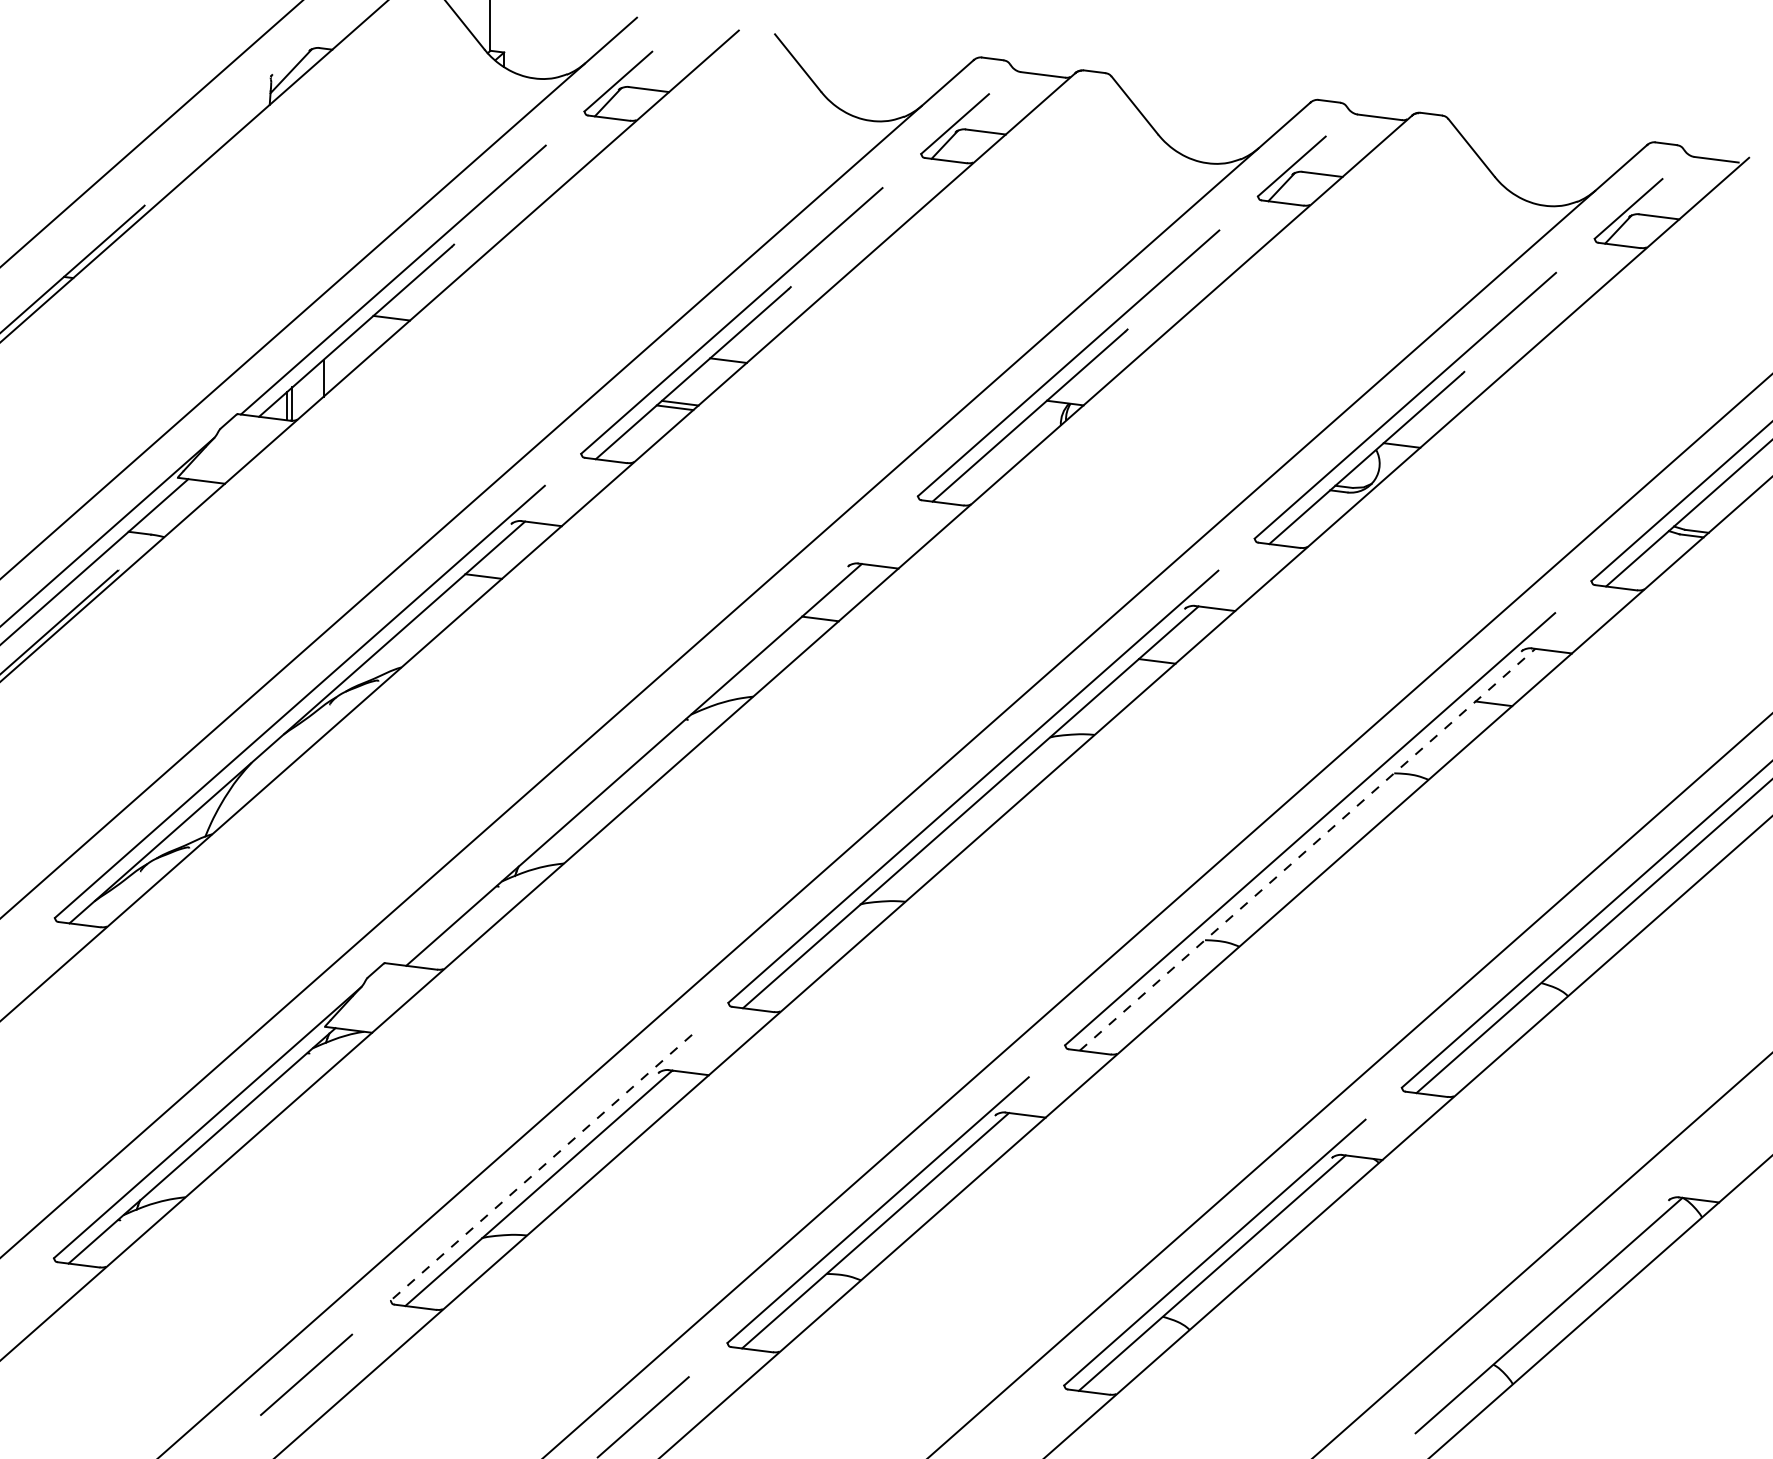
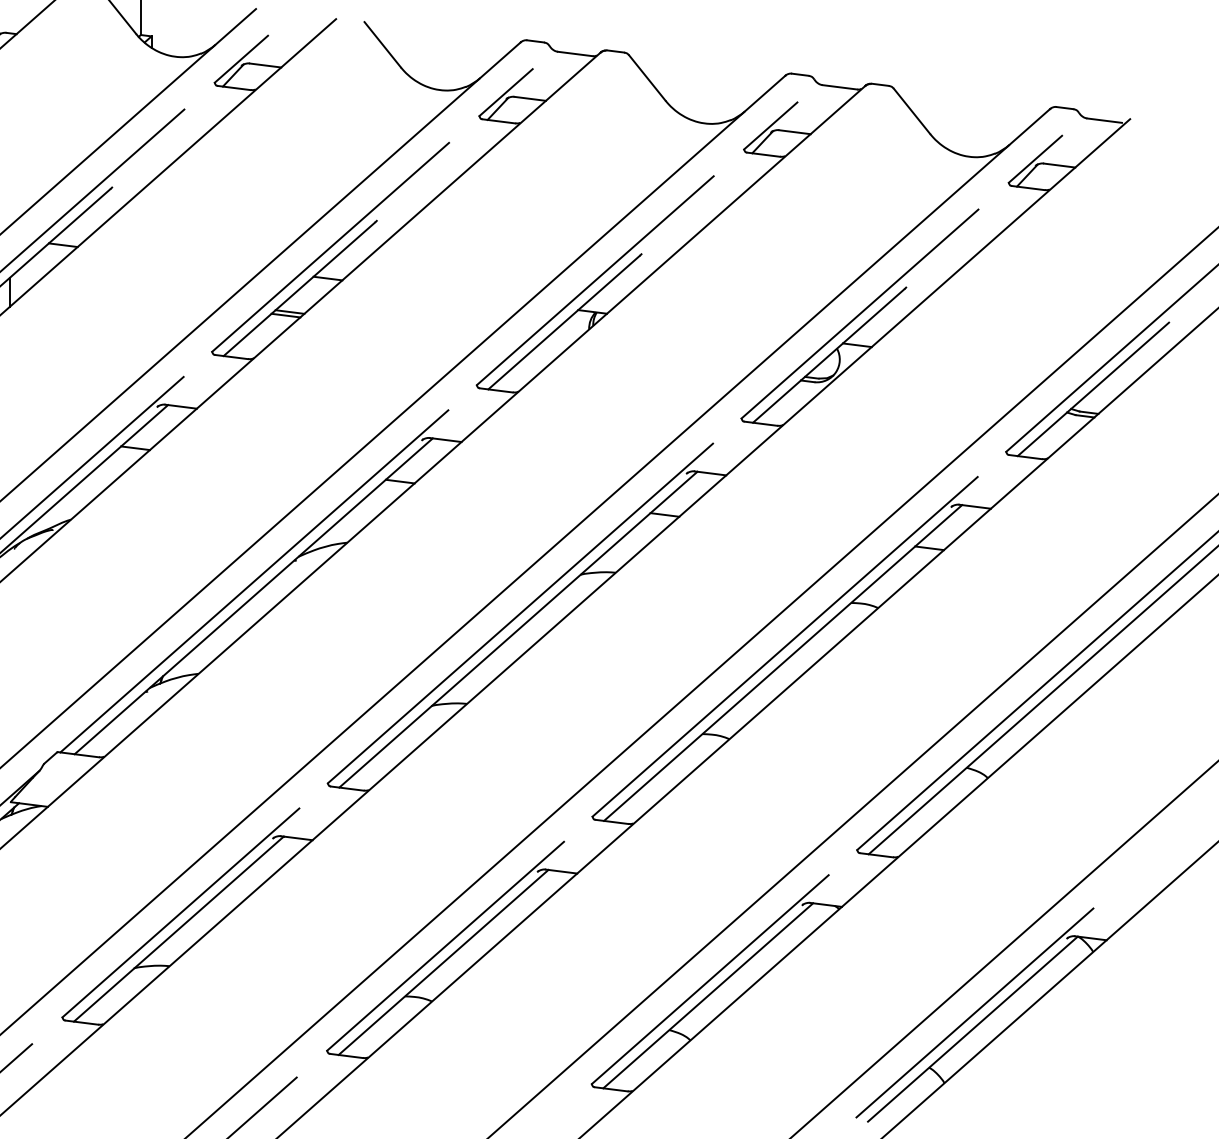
line: (634, 745) -> (254, 581), added
line: (1307, 849) -> (783, 662), dashed -> solid
line: (541, 1167) -> (180, 912), dashed -> solid
line: (1551, 1294) -> (974, 1012), added

